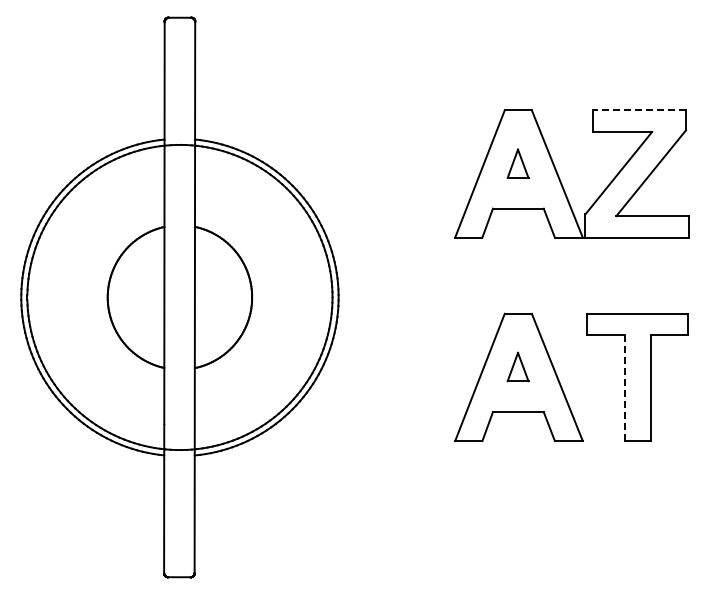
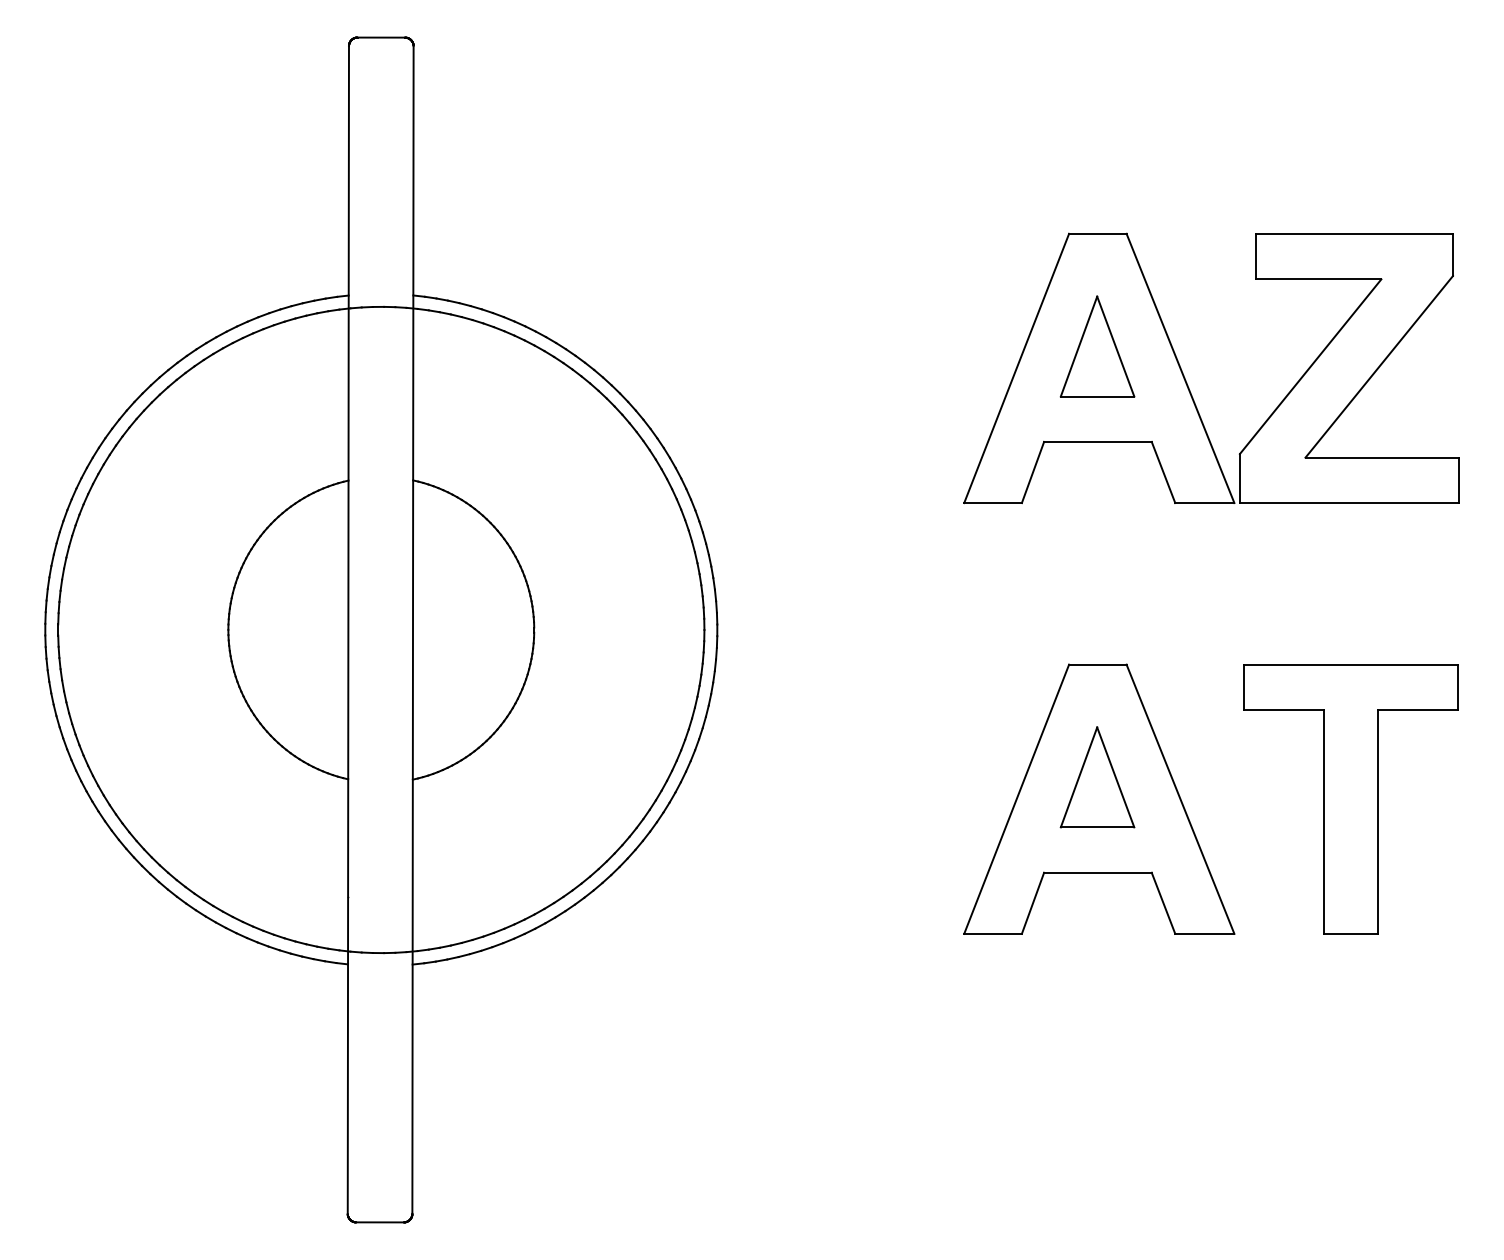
line: (639, 110) -> (1354, 233), dashed -> solid
part: (517, 163) -> (1096, 346), size x1.67
part: (517, 366) -> (1096, 776), size x1.67
line: (625, 388) -> (1324, 822), dashed -> solid

